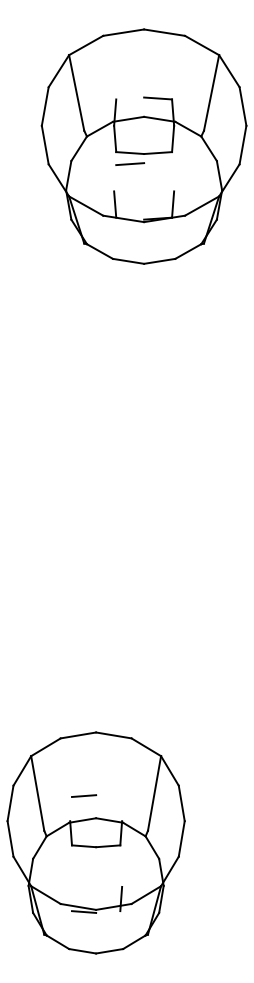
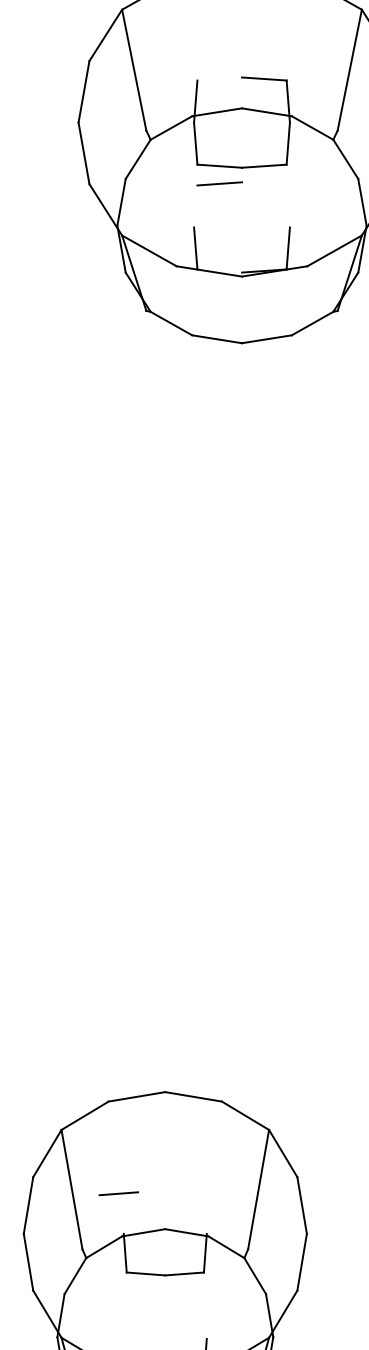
line: (84, 795) -> (119, 1192), moved

